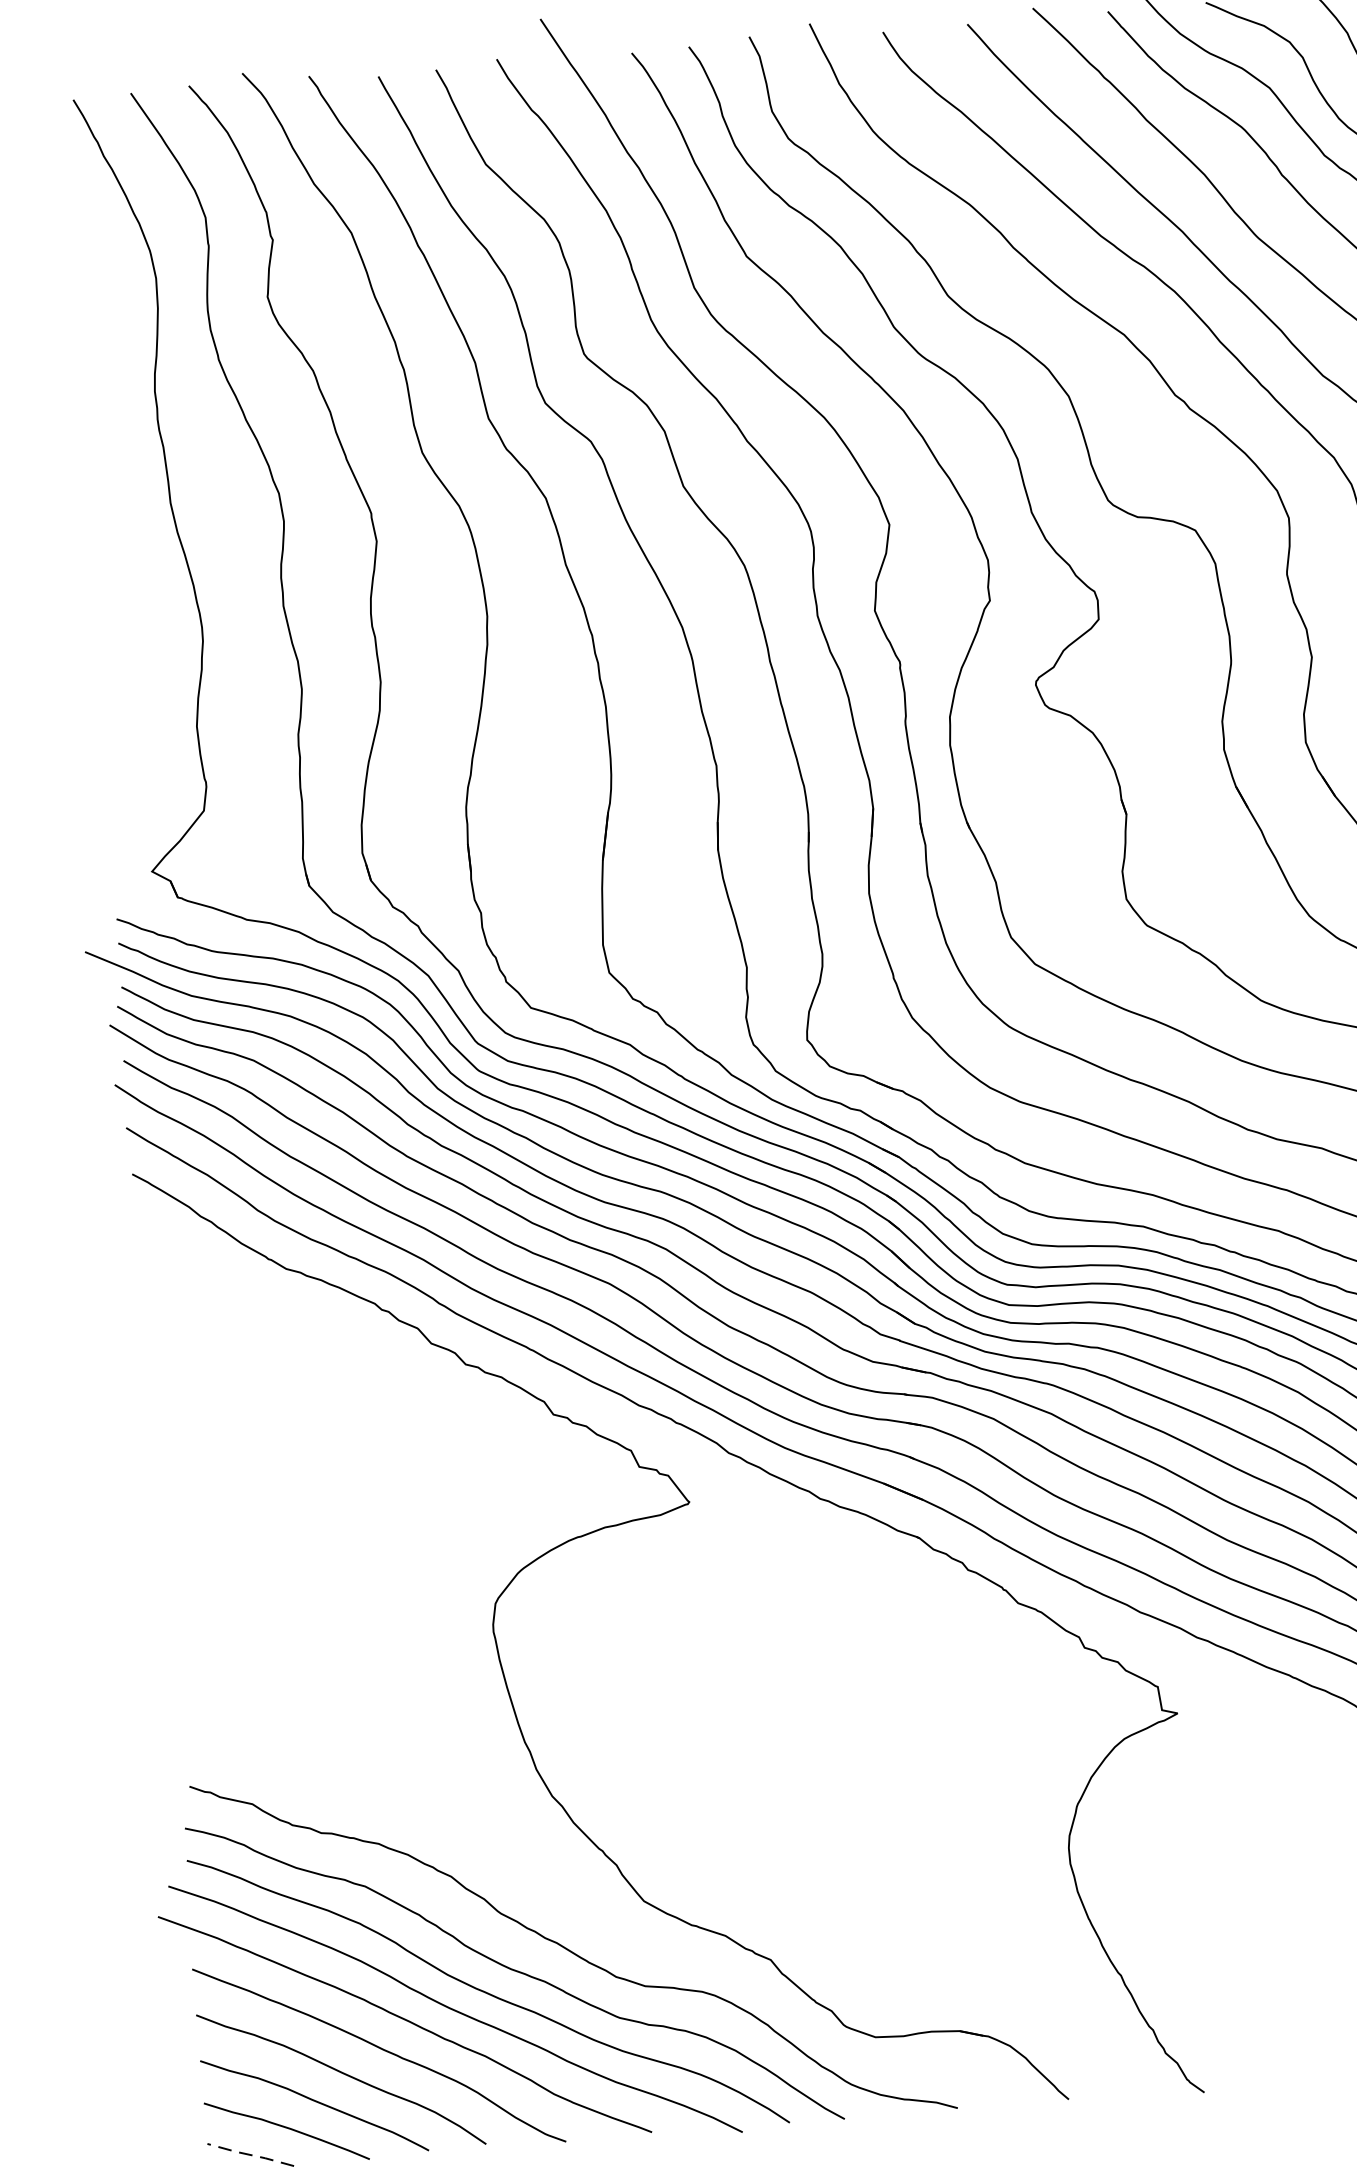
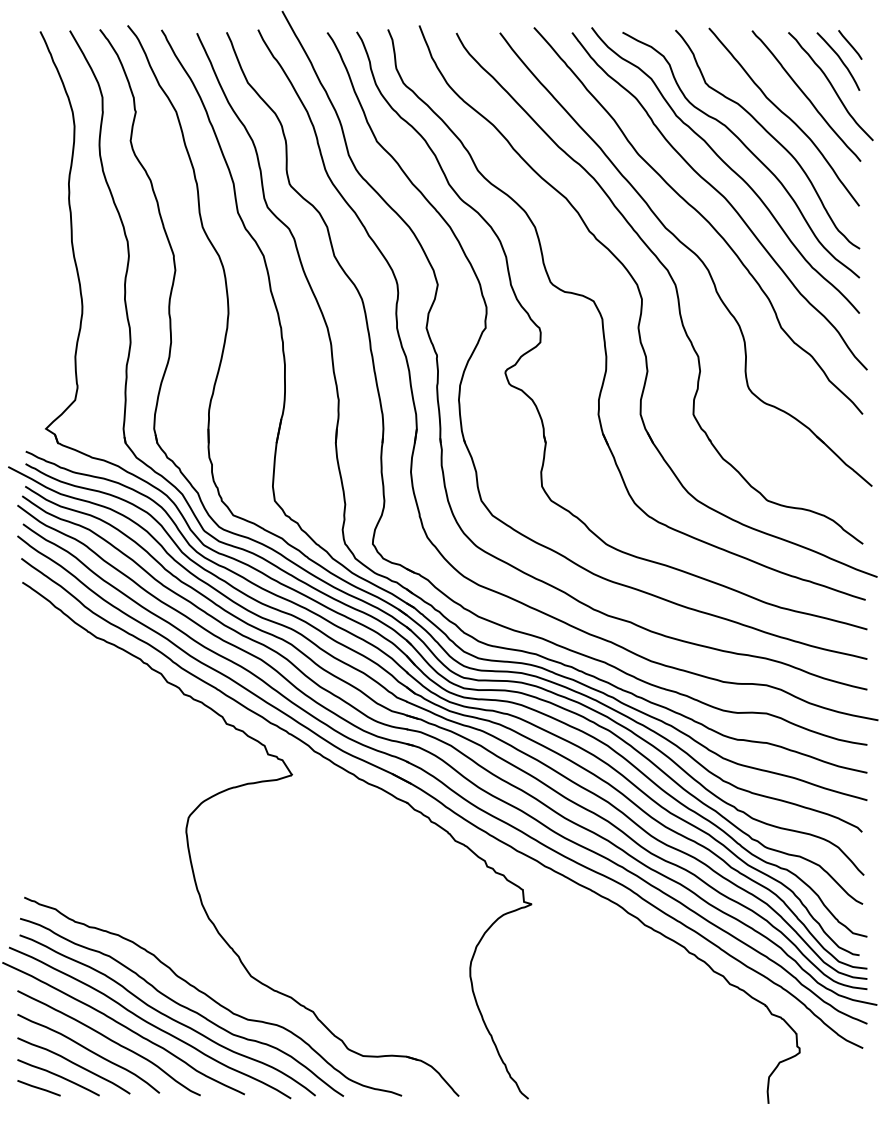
line: (251, 2155) -> (39, 1088), dashed -> solid

